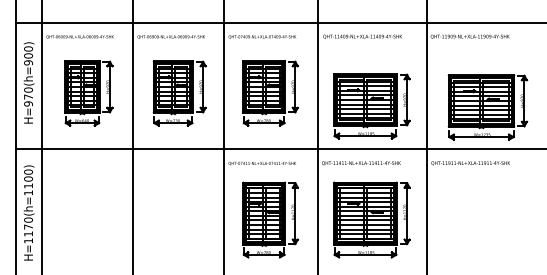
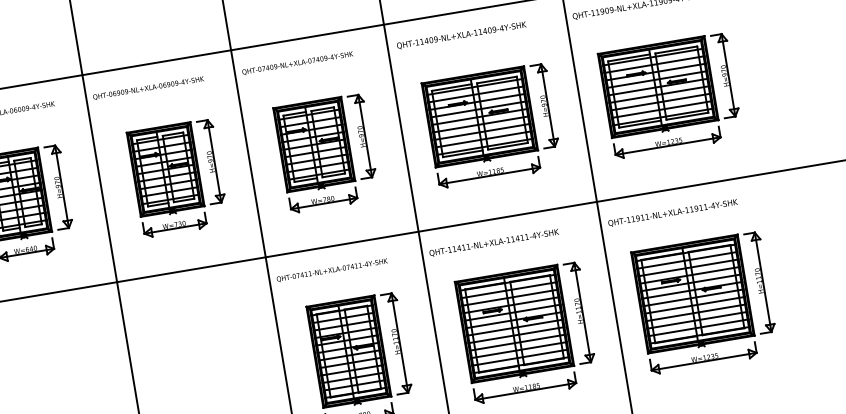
part: (371, 106) -> (491, 125), moved
part: (487, 107) -> (669, 95), moved
part: (480, 219) -> (704, 302), added

